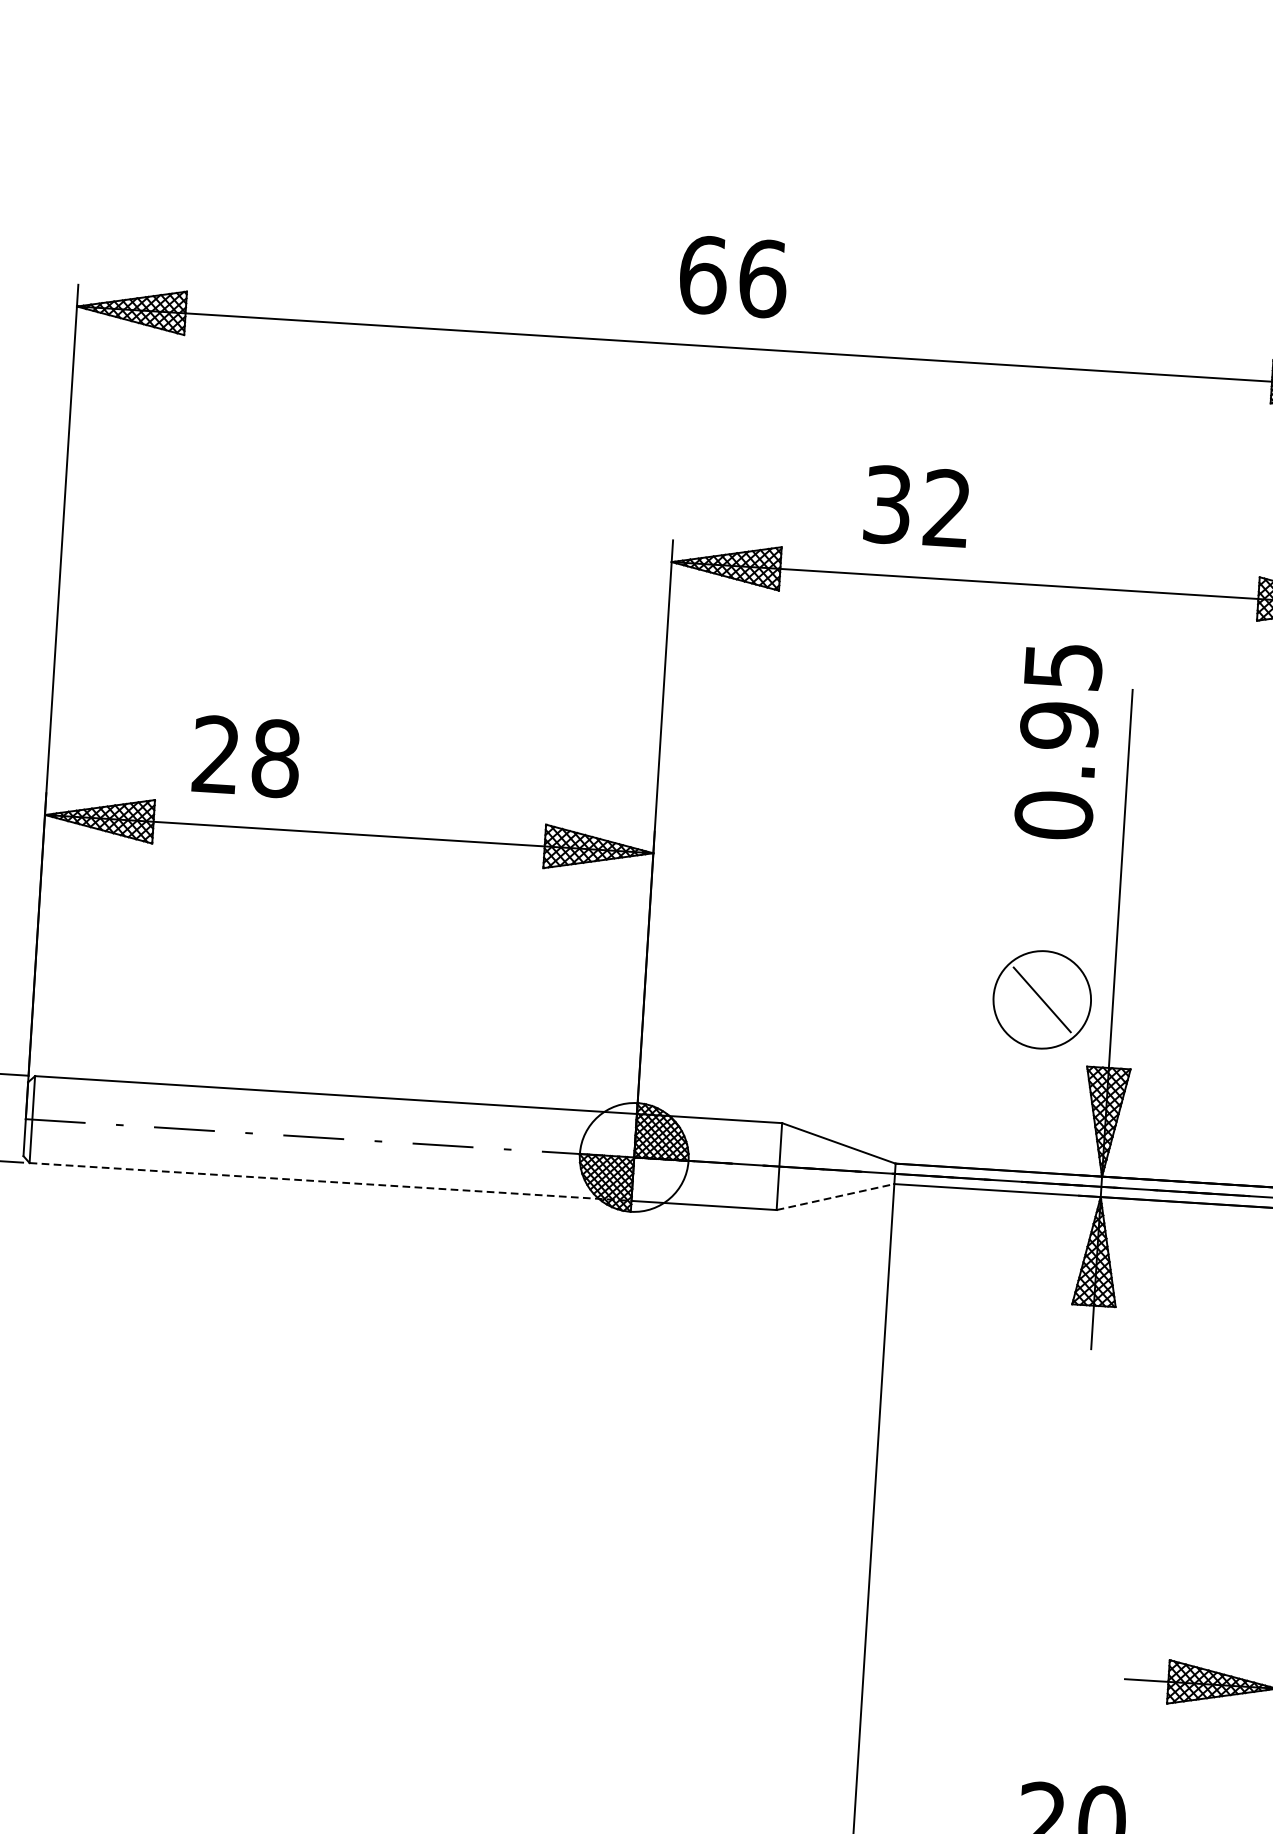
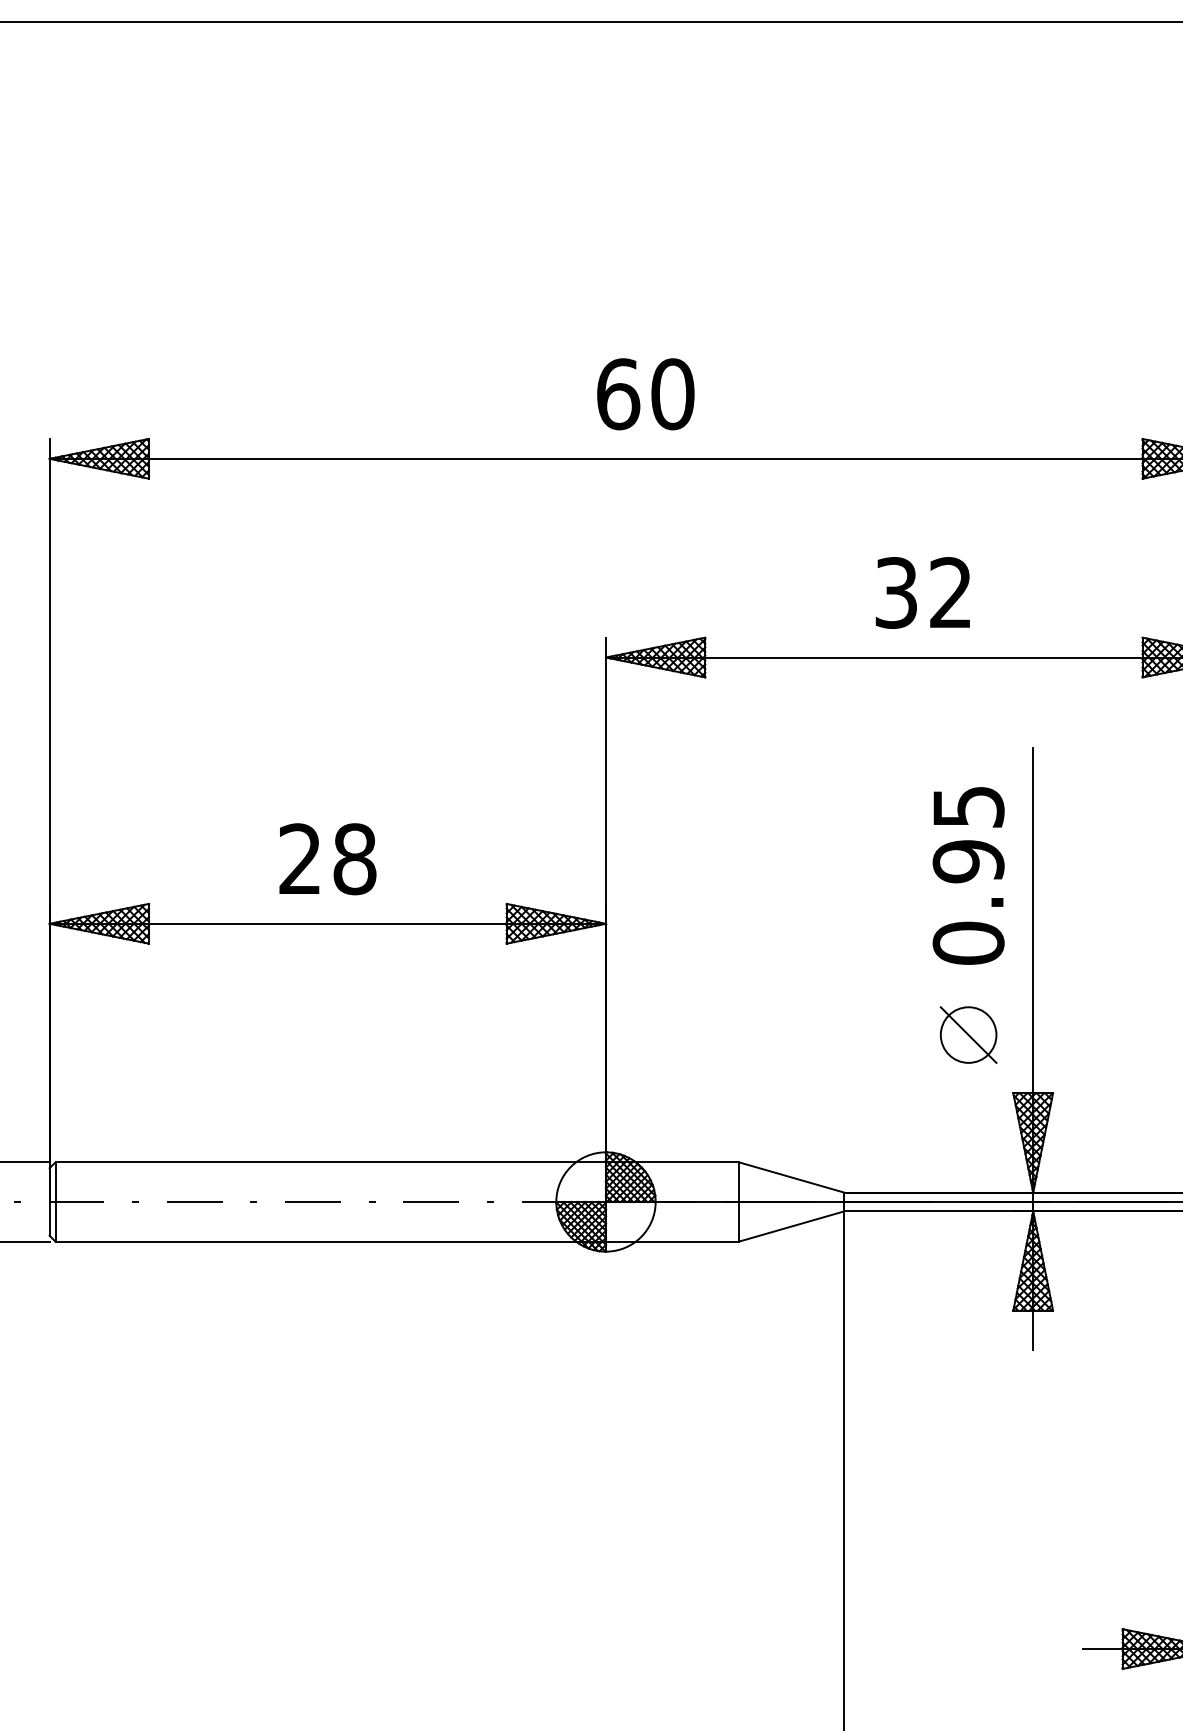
text: (762, 279) -> (672, 394), 66 -> 60
text: (916, 506) -> (922, 592), moved
text: (1058, 741) -> (968, 875), moved
text: (246, 757) -> (327, 859), moved
circle: (1042, 999) -> (968, 1034), size x0.62
line: (331, 1181) -> (331, 1241), dashed -> solid
line: (835, 1197) -> (791, 1226), dashed -> solid

